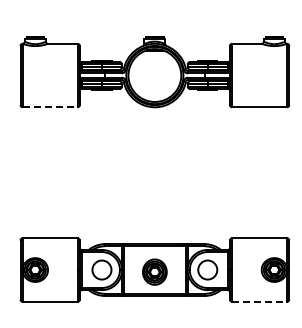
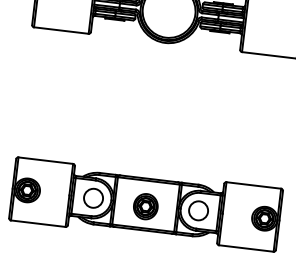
line: (50, 107) -> (61, 30), dashed -> solid
line: (259, 301) -> (246, 248), dashed -> solid

